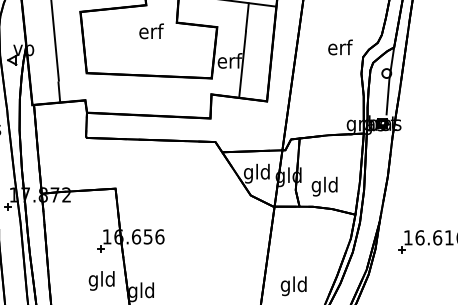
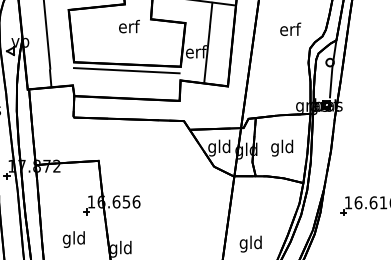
text: (340, 46) -> (290, 28), moved
line: (148, 82) -> (126, 70), added
text: (325, 185) -> (282, 147), moved
text: (101, 280) -> (73, 239), moved

